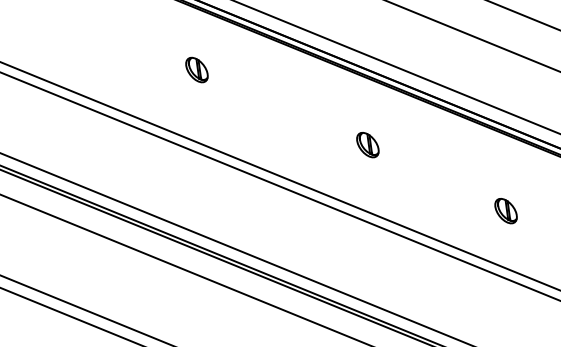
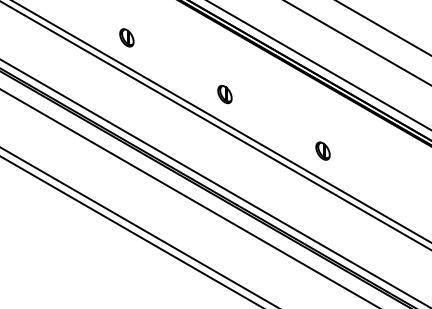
part: (196, 69) -> (126, 37), moved
part: (367, 145) -> (224, 94), moved
part: (505, 210) -> (322, 150), moved

